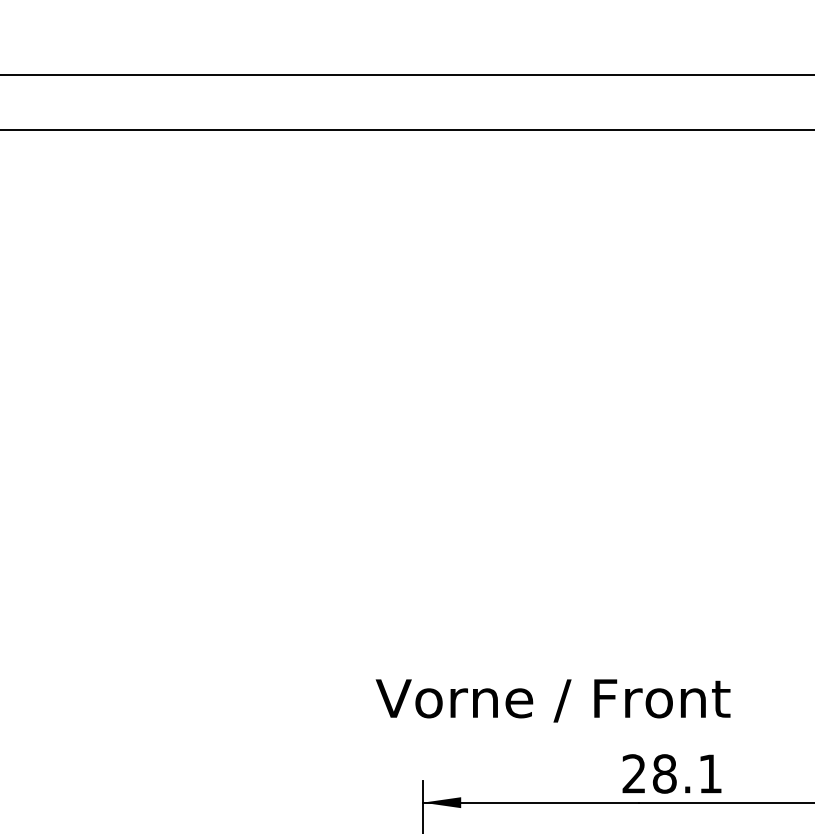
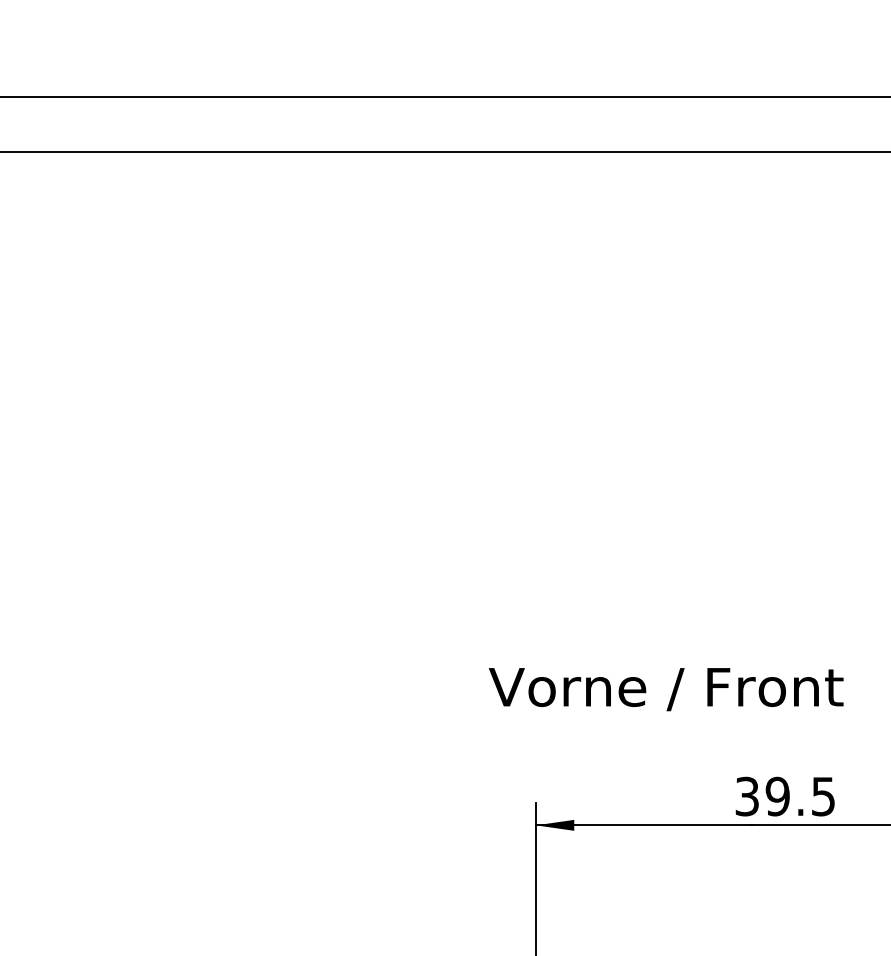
text: (552, 700) -> (665, 689), moved
text: (671, 773) -> (784, 796), 28.1 -> 39.5

